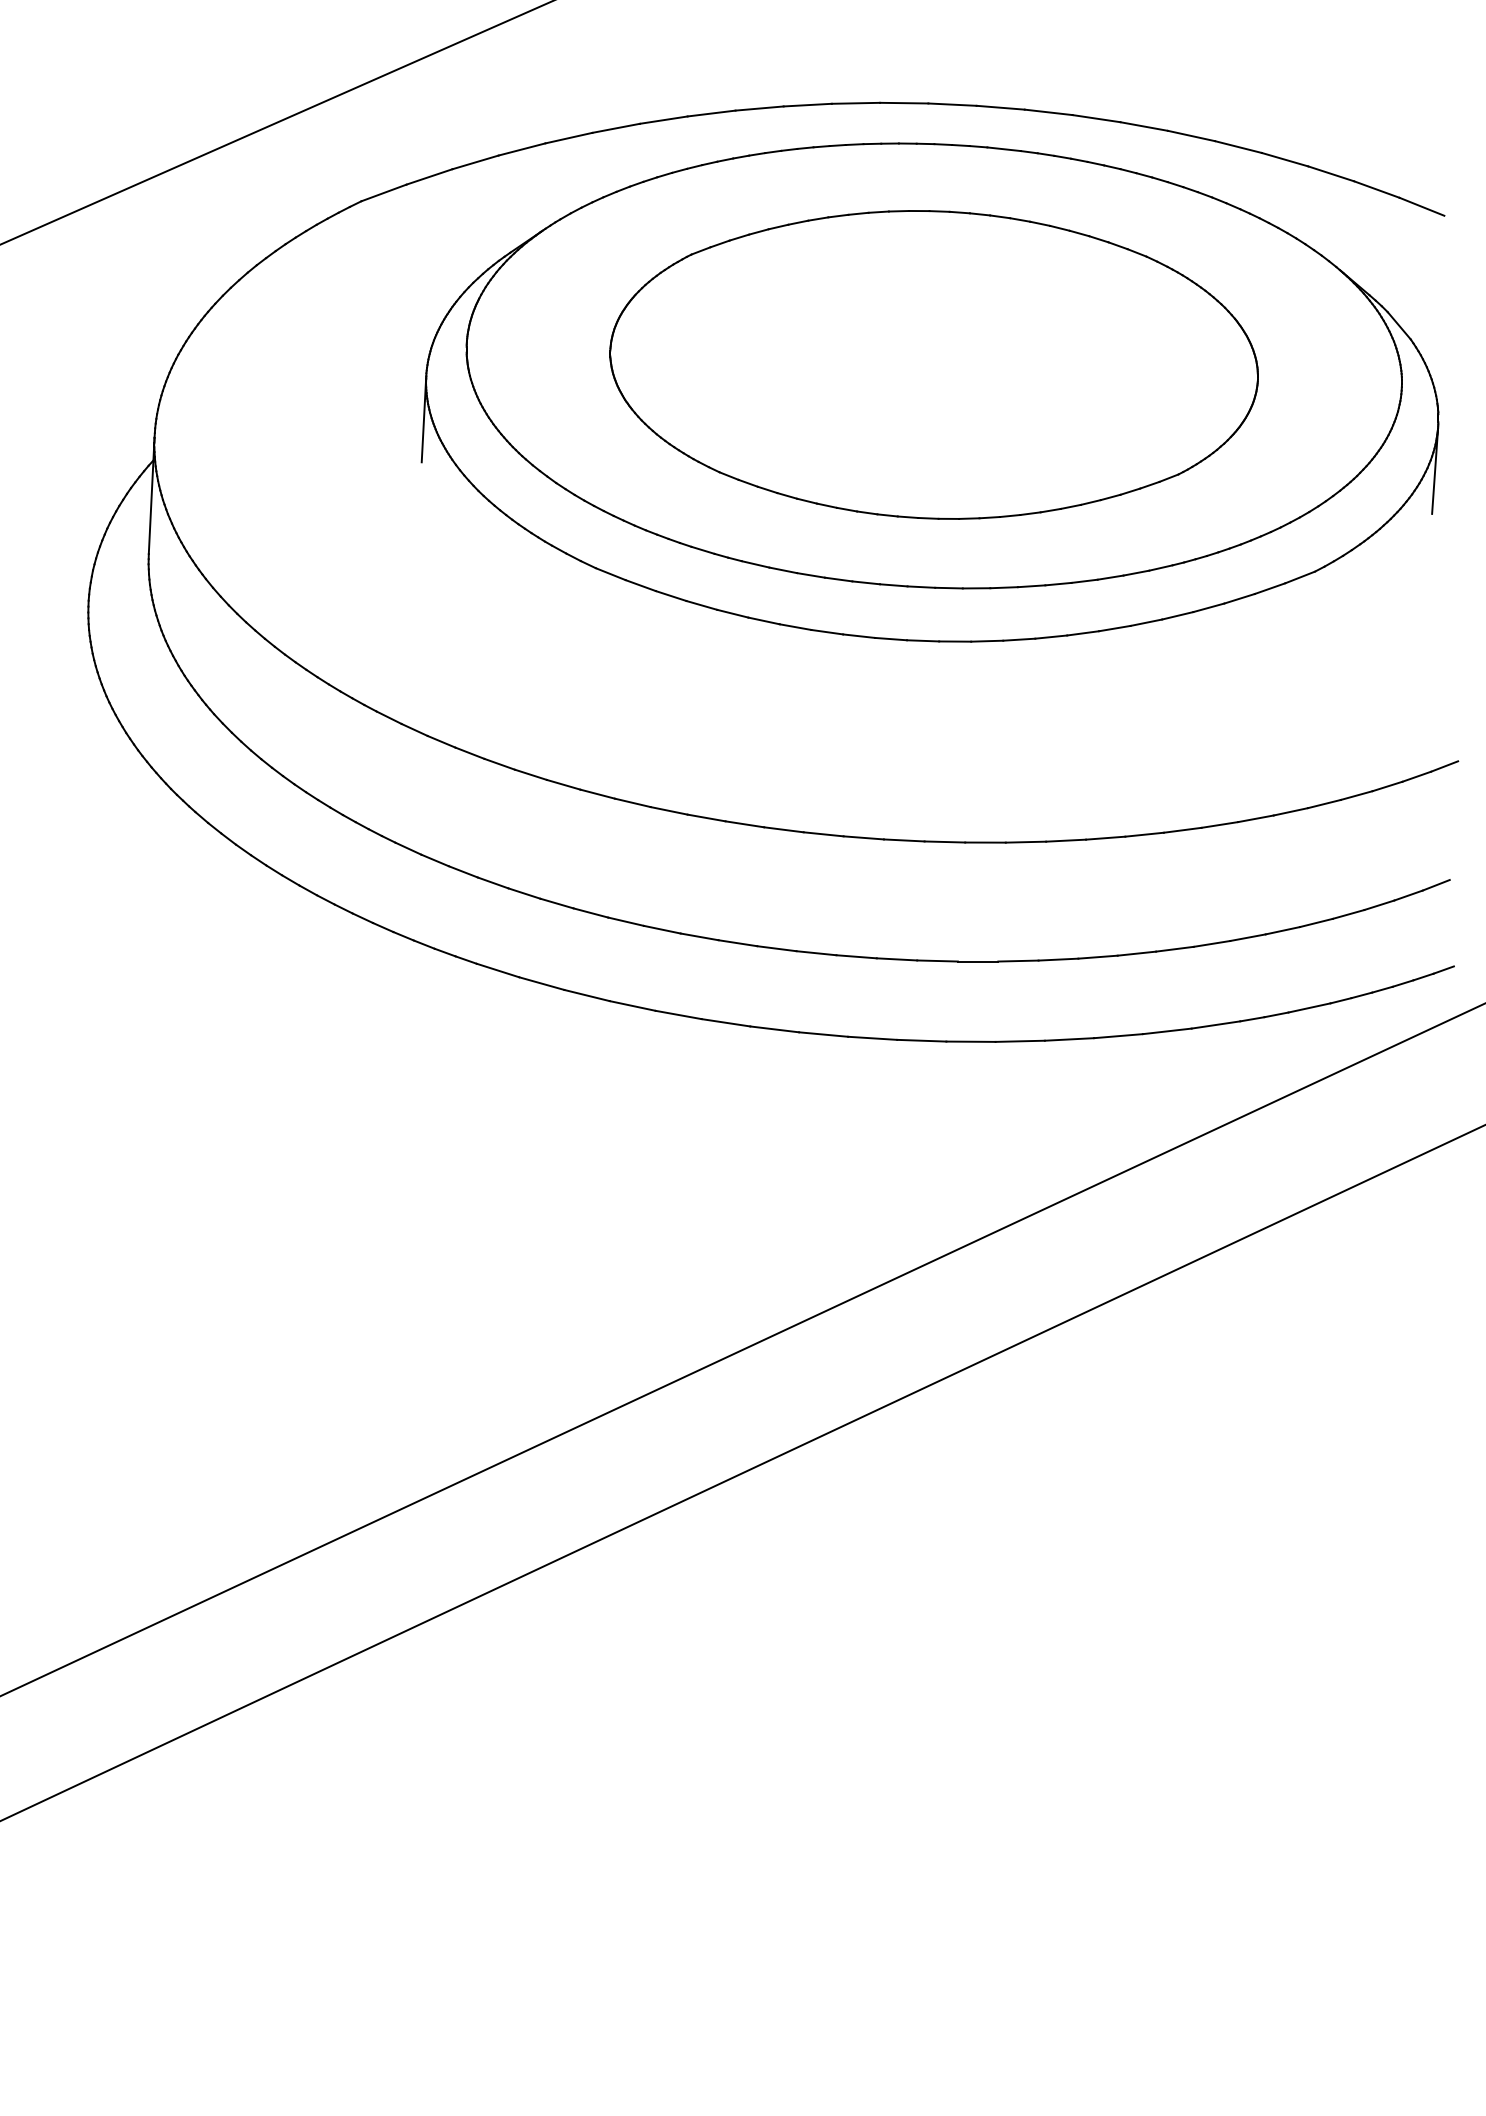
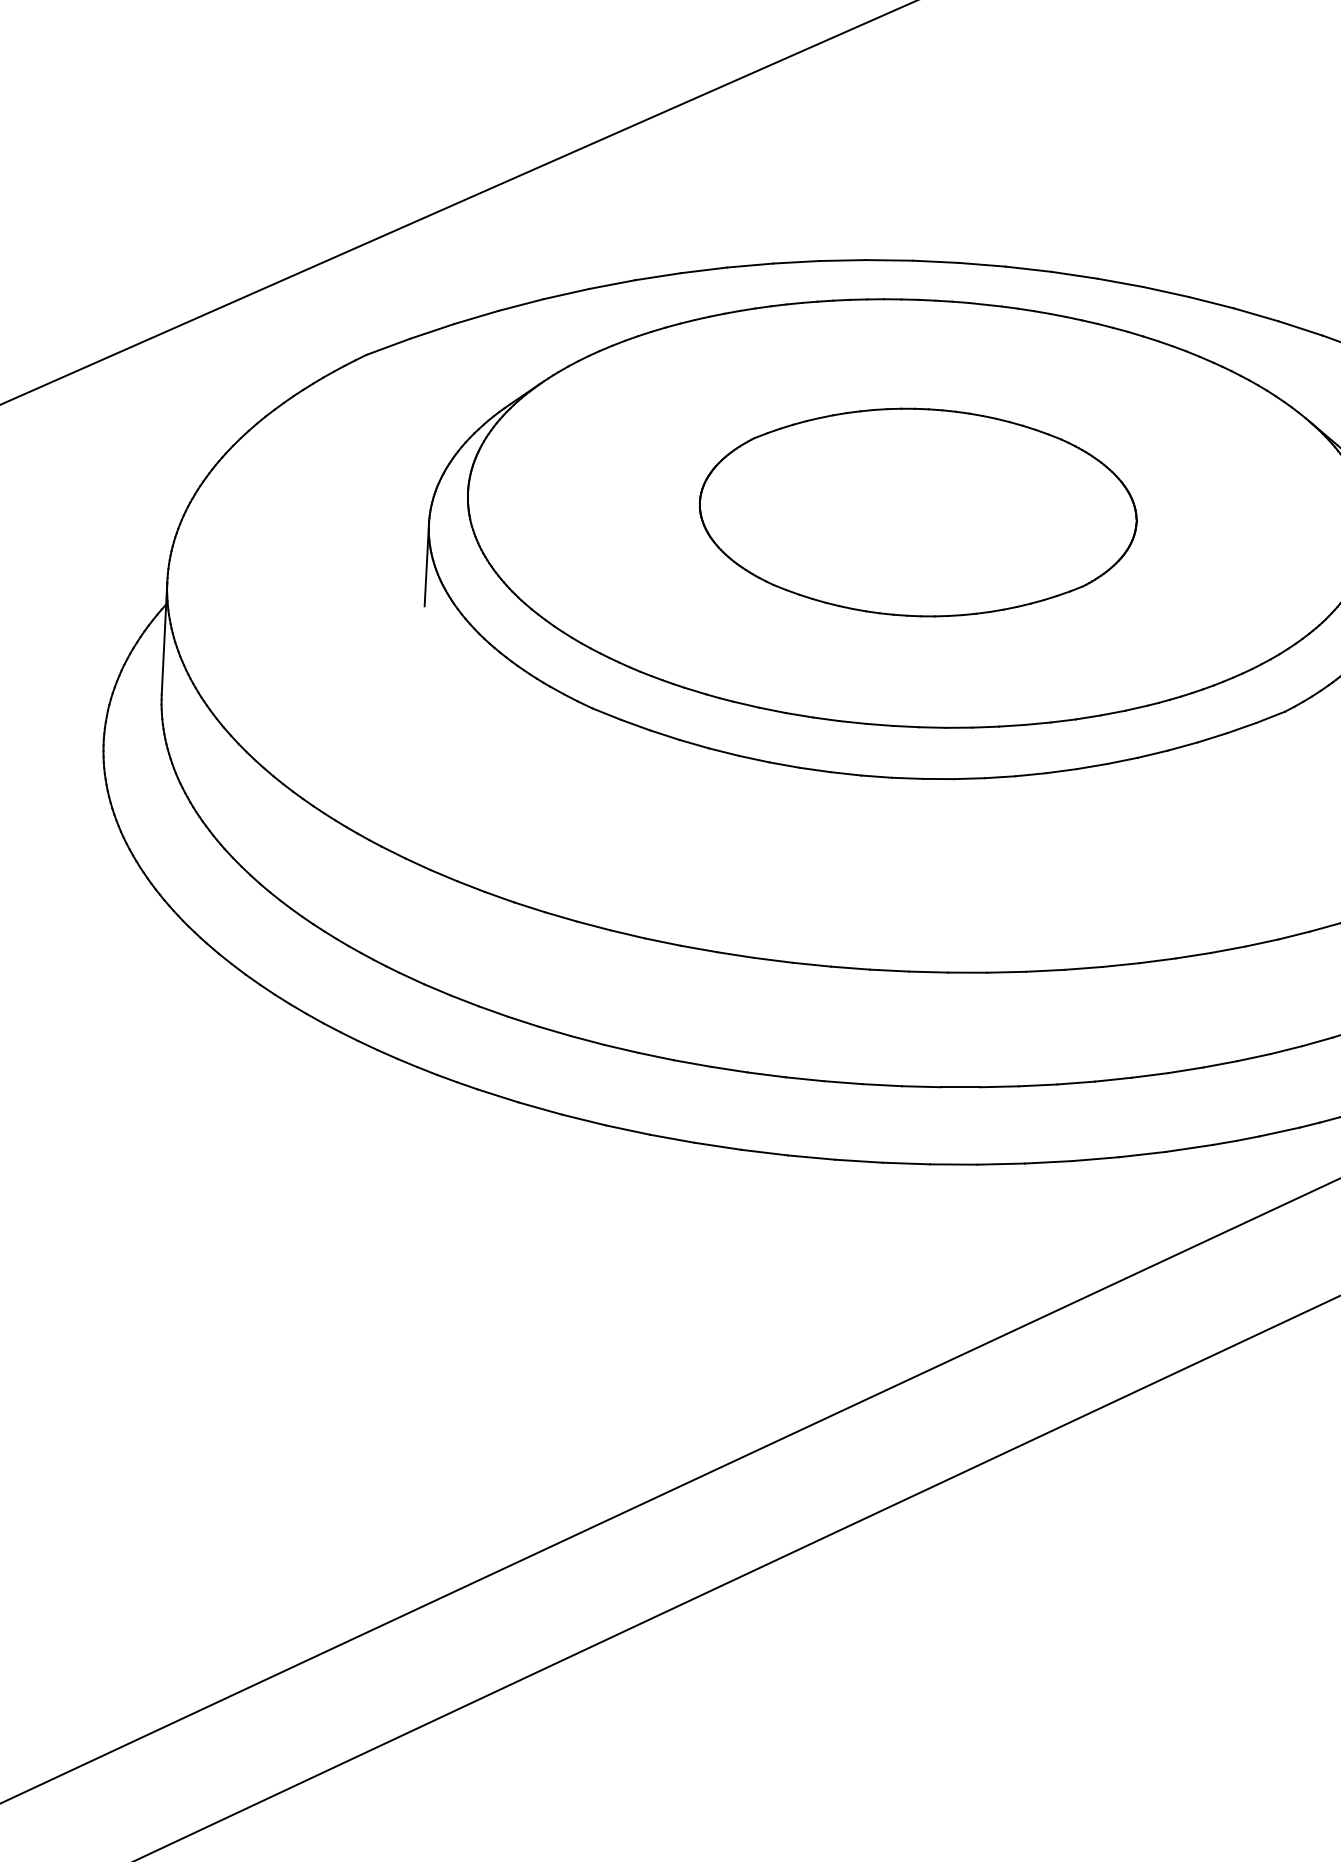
part: (933, 364) -> (917, 512), size x0.7

